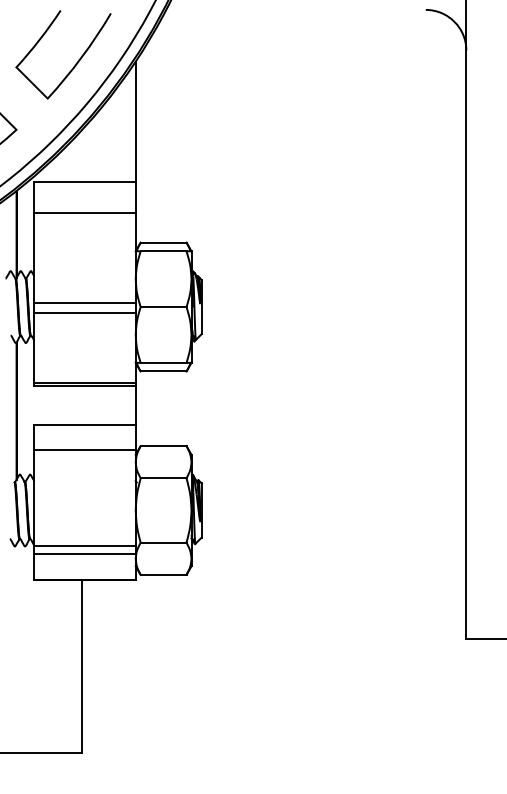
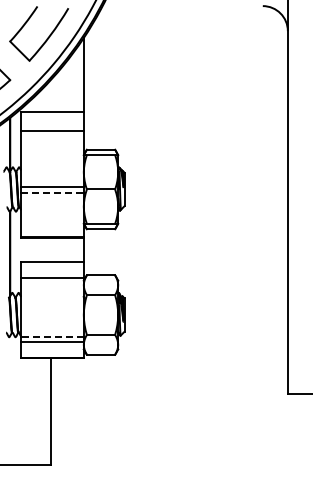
line: (86, 313) -> (53, 193), solid -> dashed
line: (84, 545) -> (52, 336), solid -> dashed

